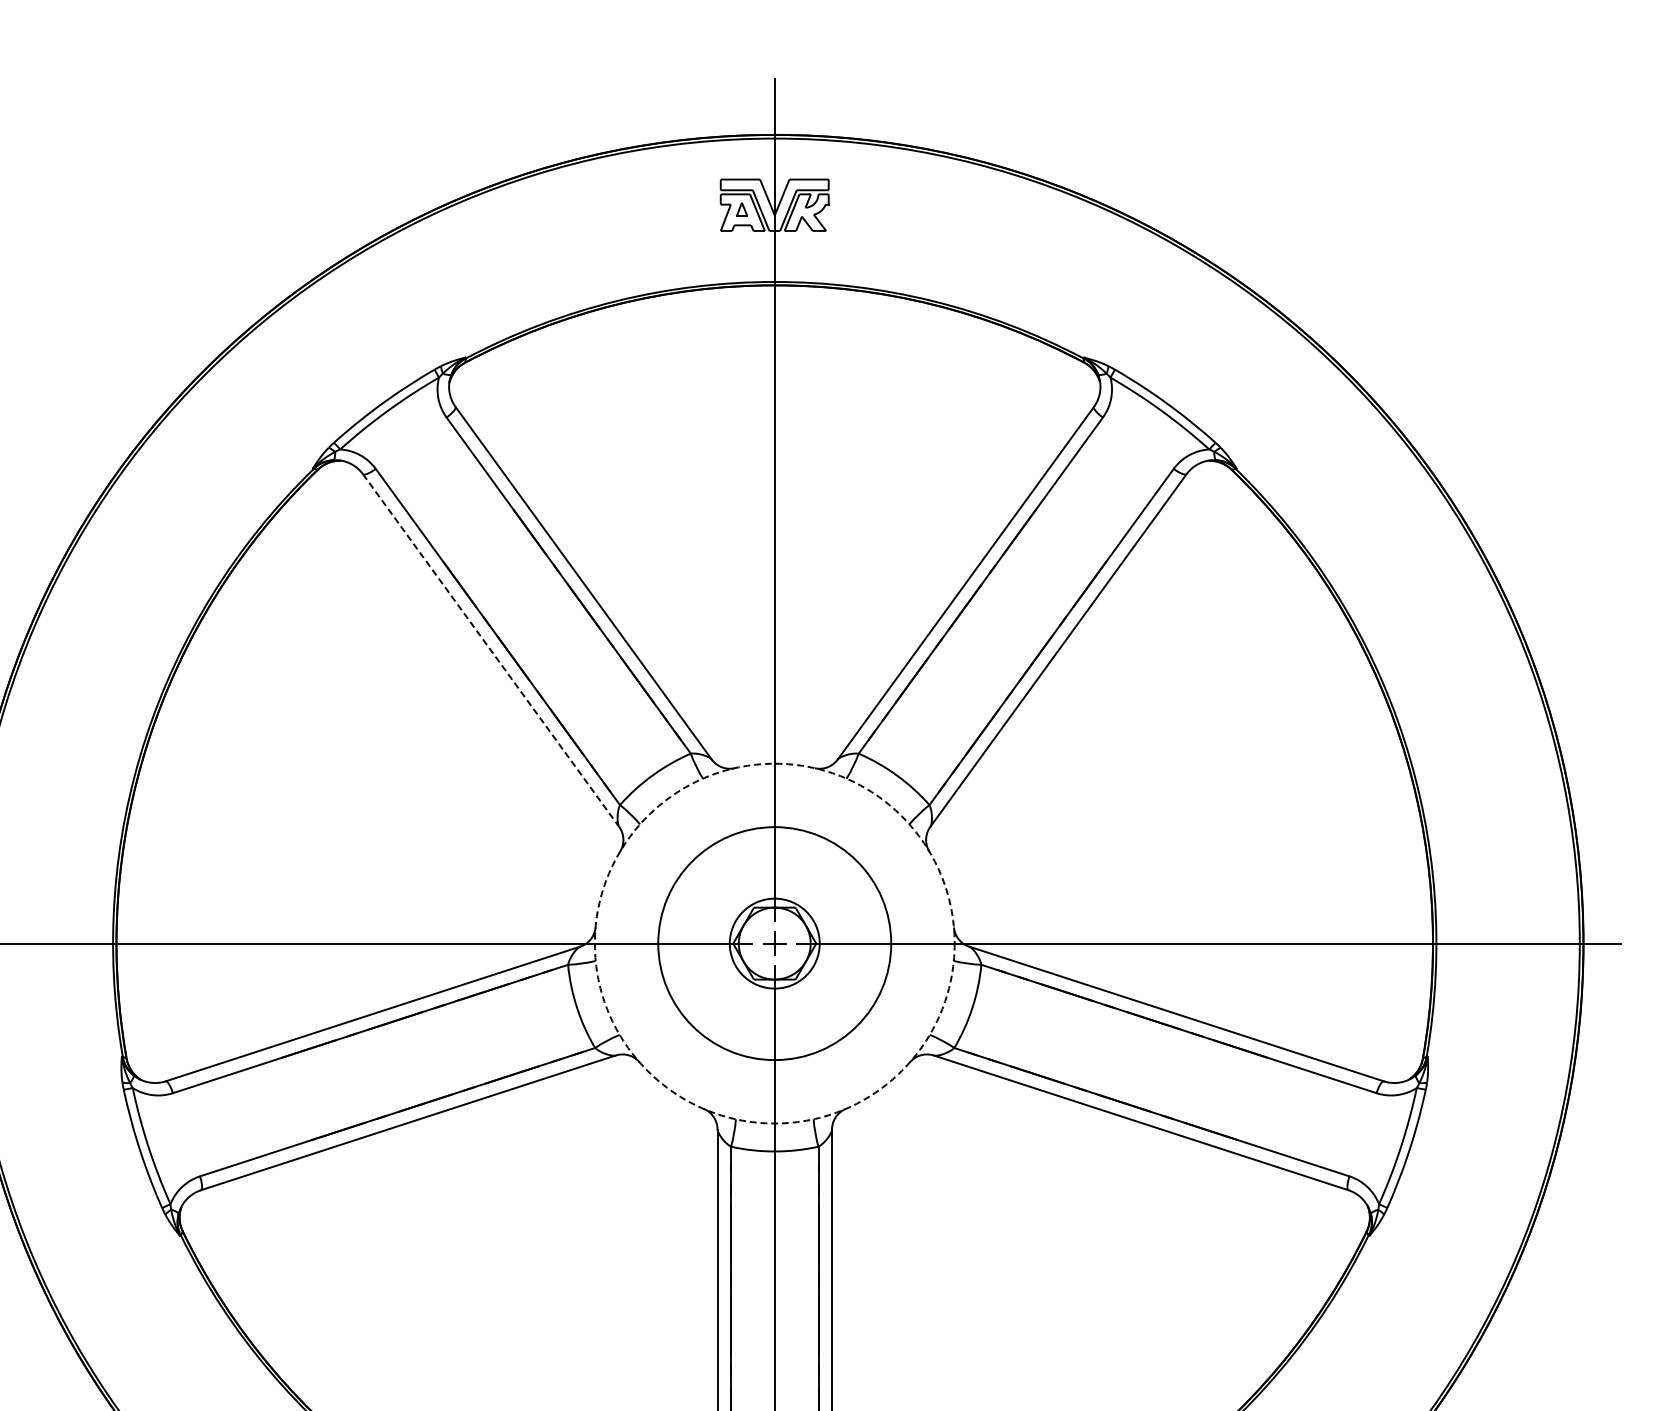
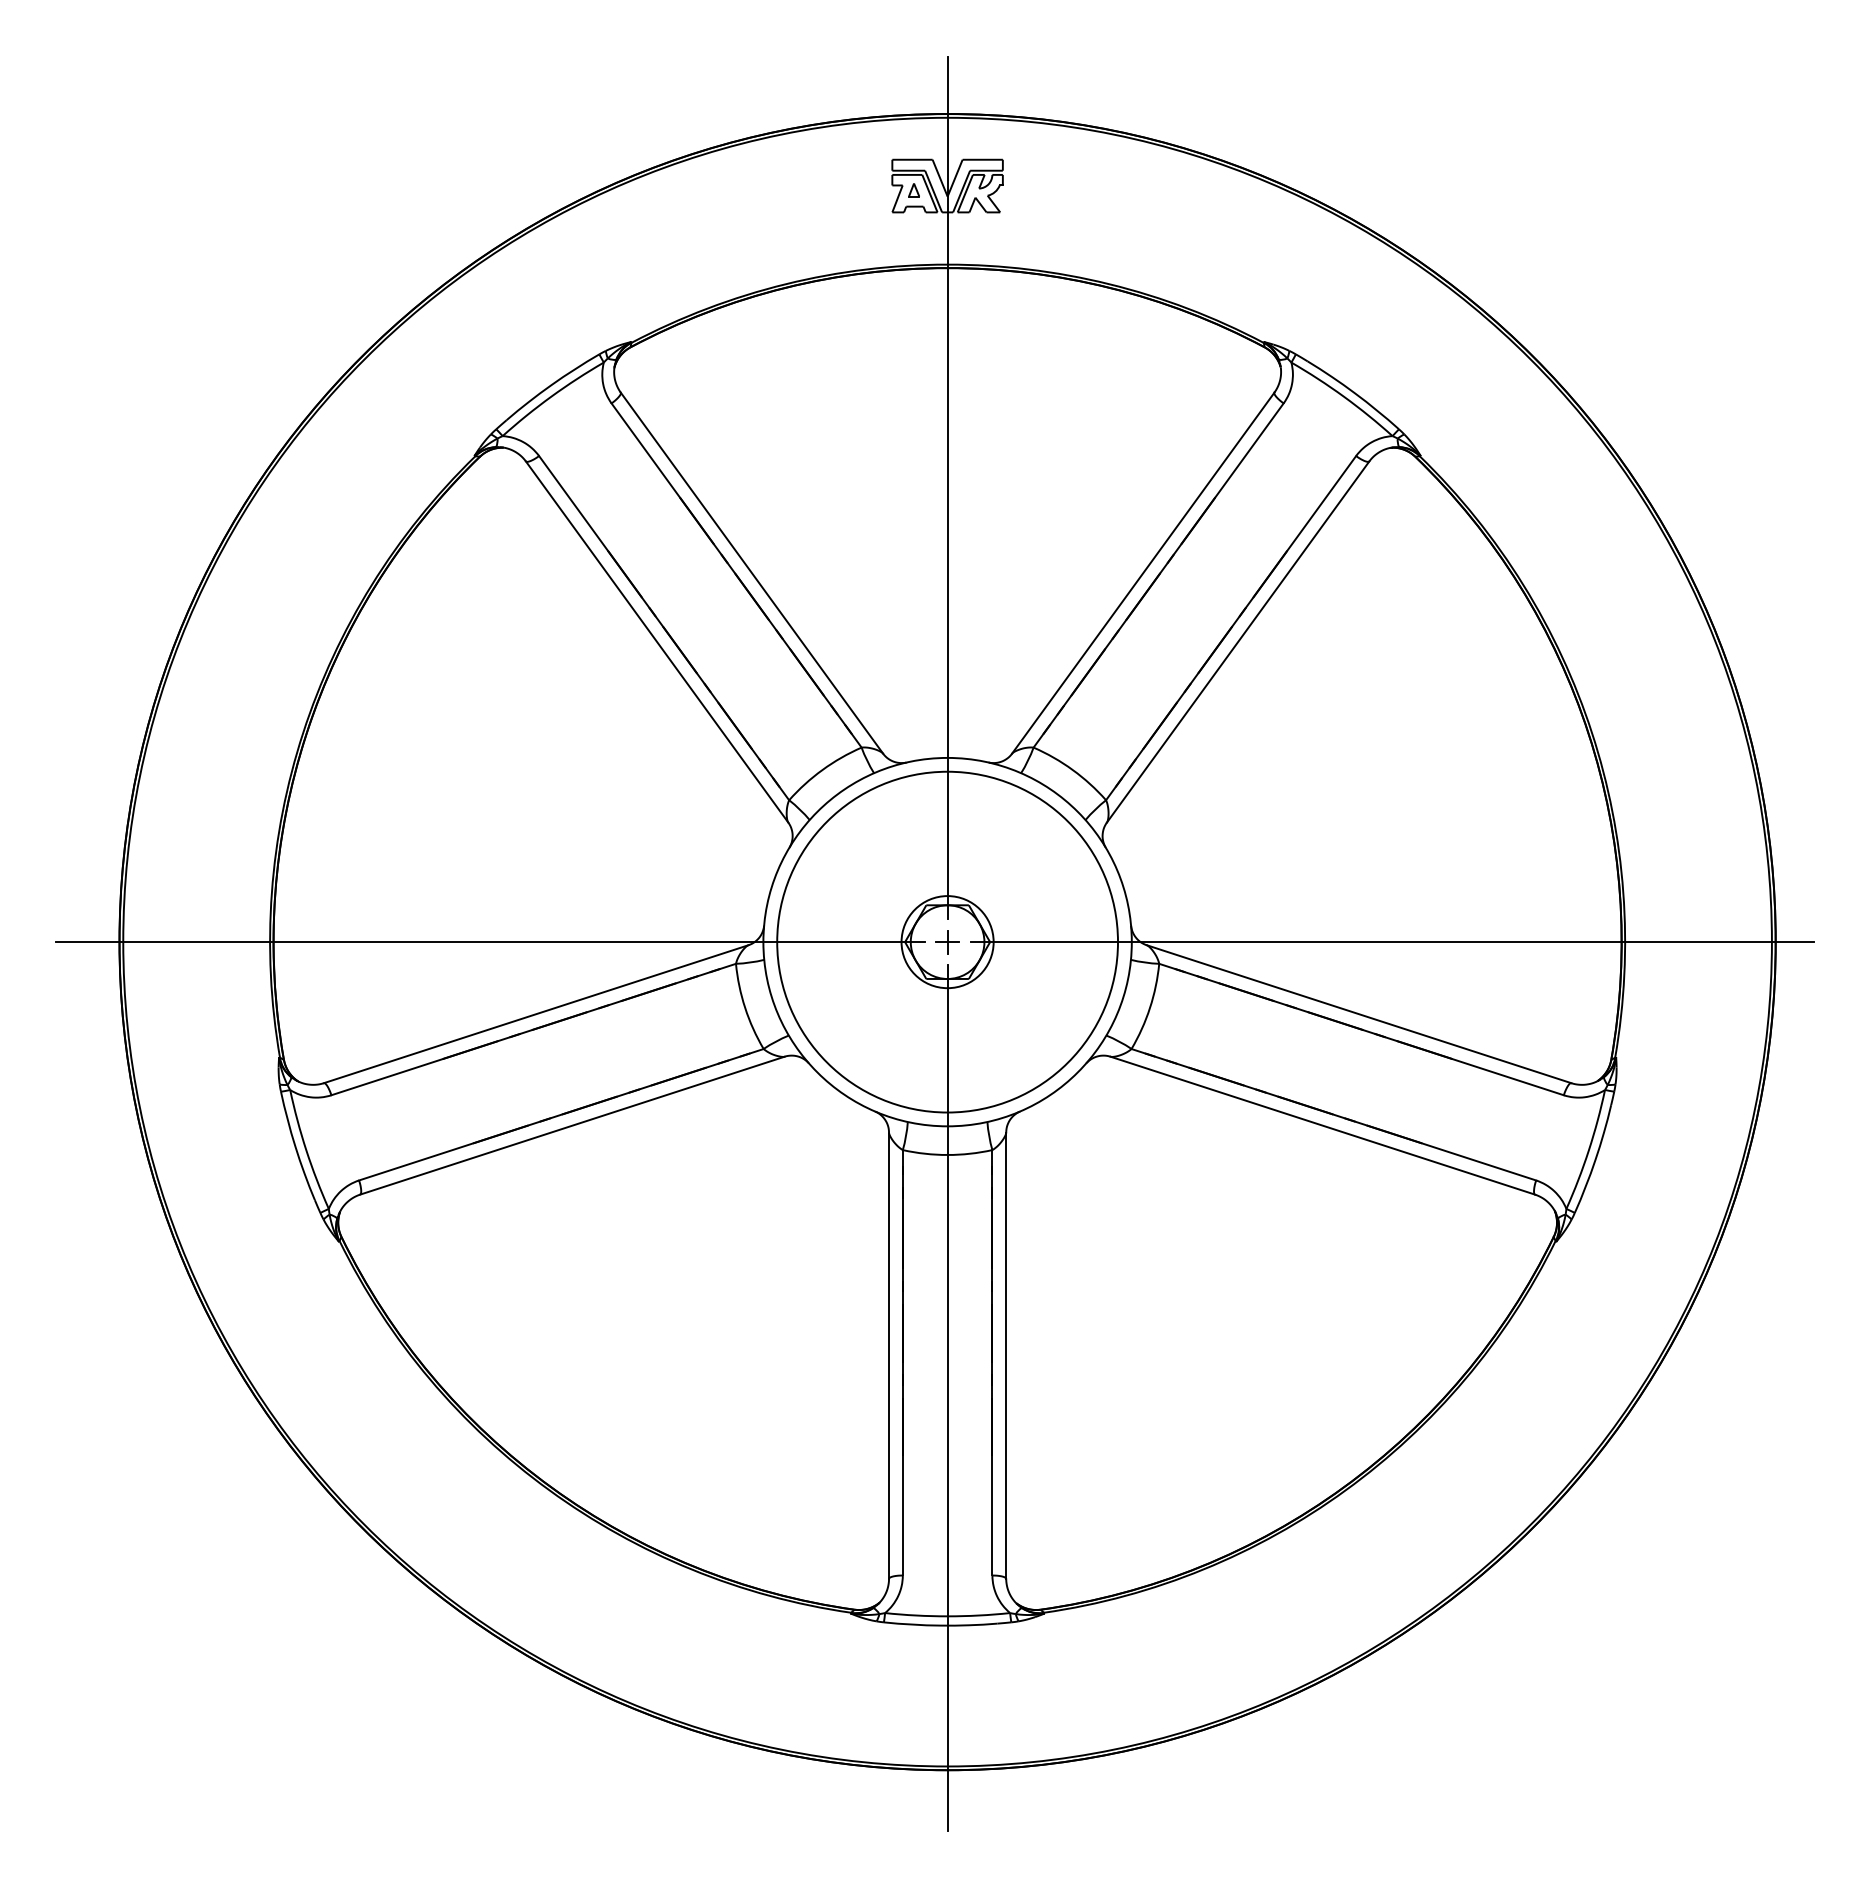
line: (491, 651) -> (657, 642), dashed -> solid
circle: (774, 943) -> (947, 941), dashed -> solid
circle: (774, 943) -> (947, 941), size x1.43

